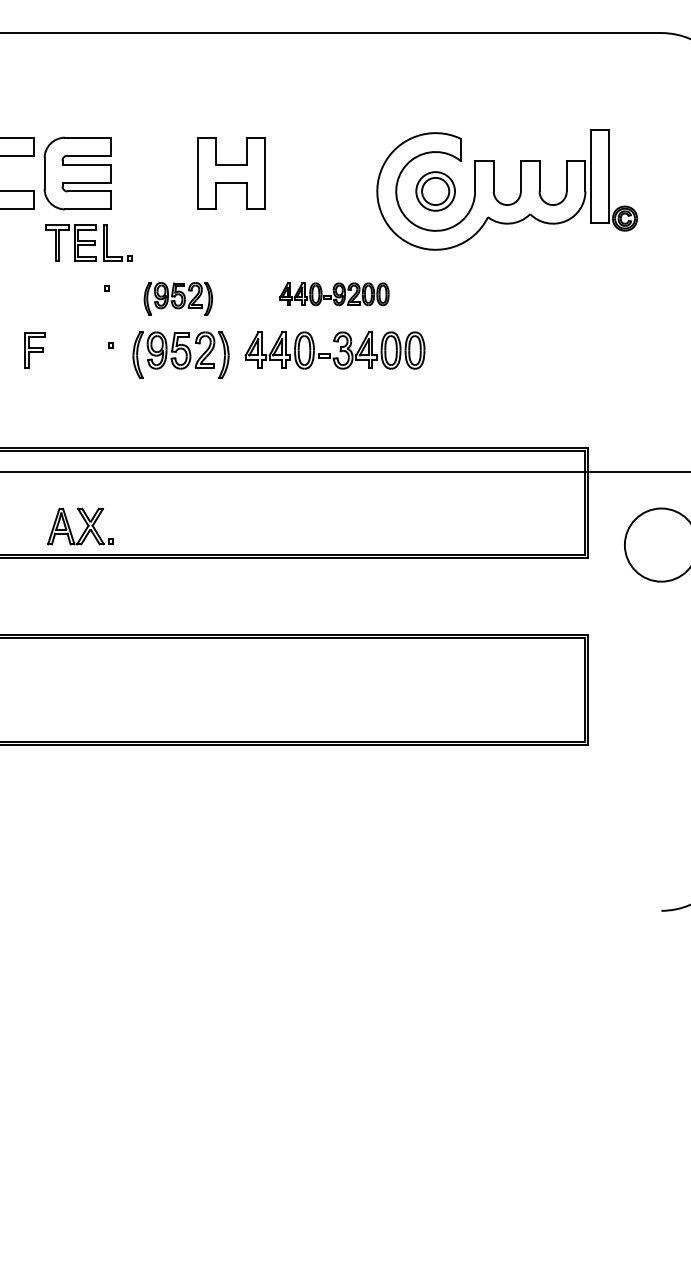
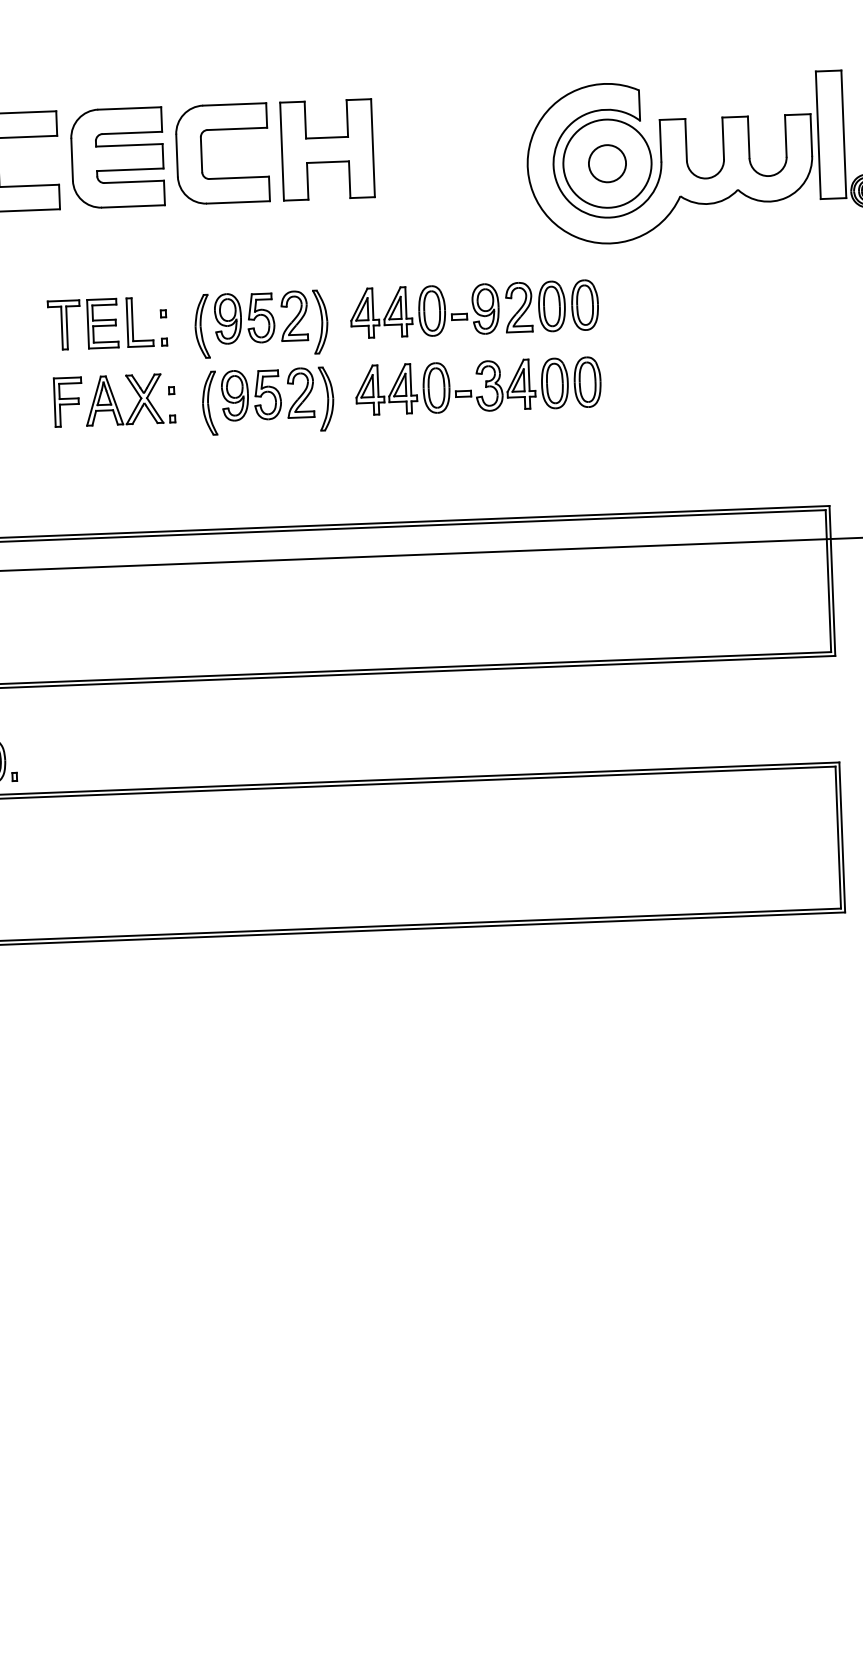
part: (139, 173) -> (201, 154), added
circle: (435, 191) -> (607, 163), size x1.67
part: (88, 242) -> (106, 322), moved
part: (334, 294) -> (474, 309), size x1.67
part: (178, 298) -> (261, 323), size x1.43
part: (80, 526) -> (130, 399), moved

